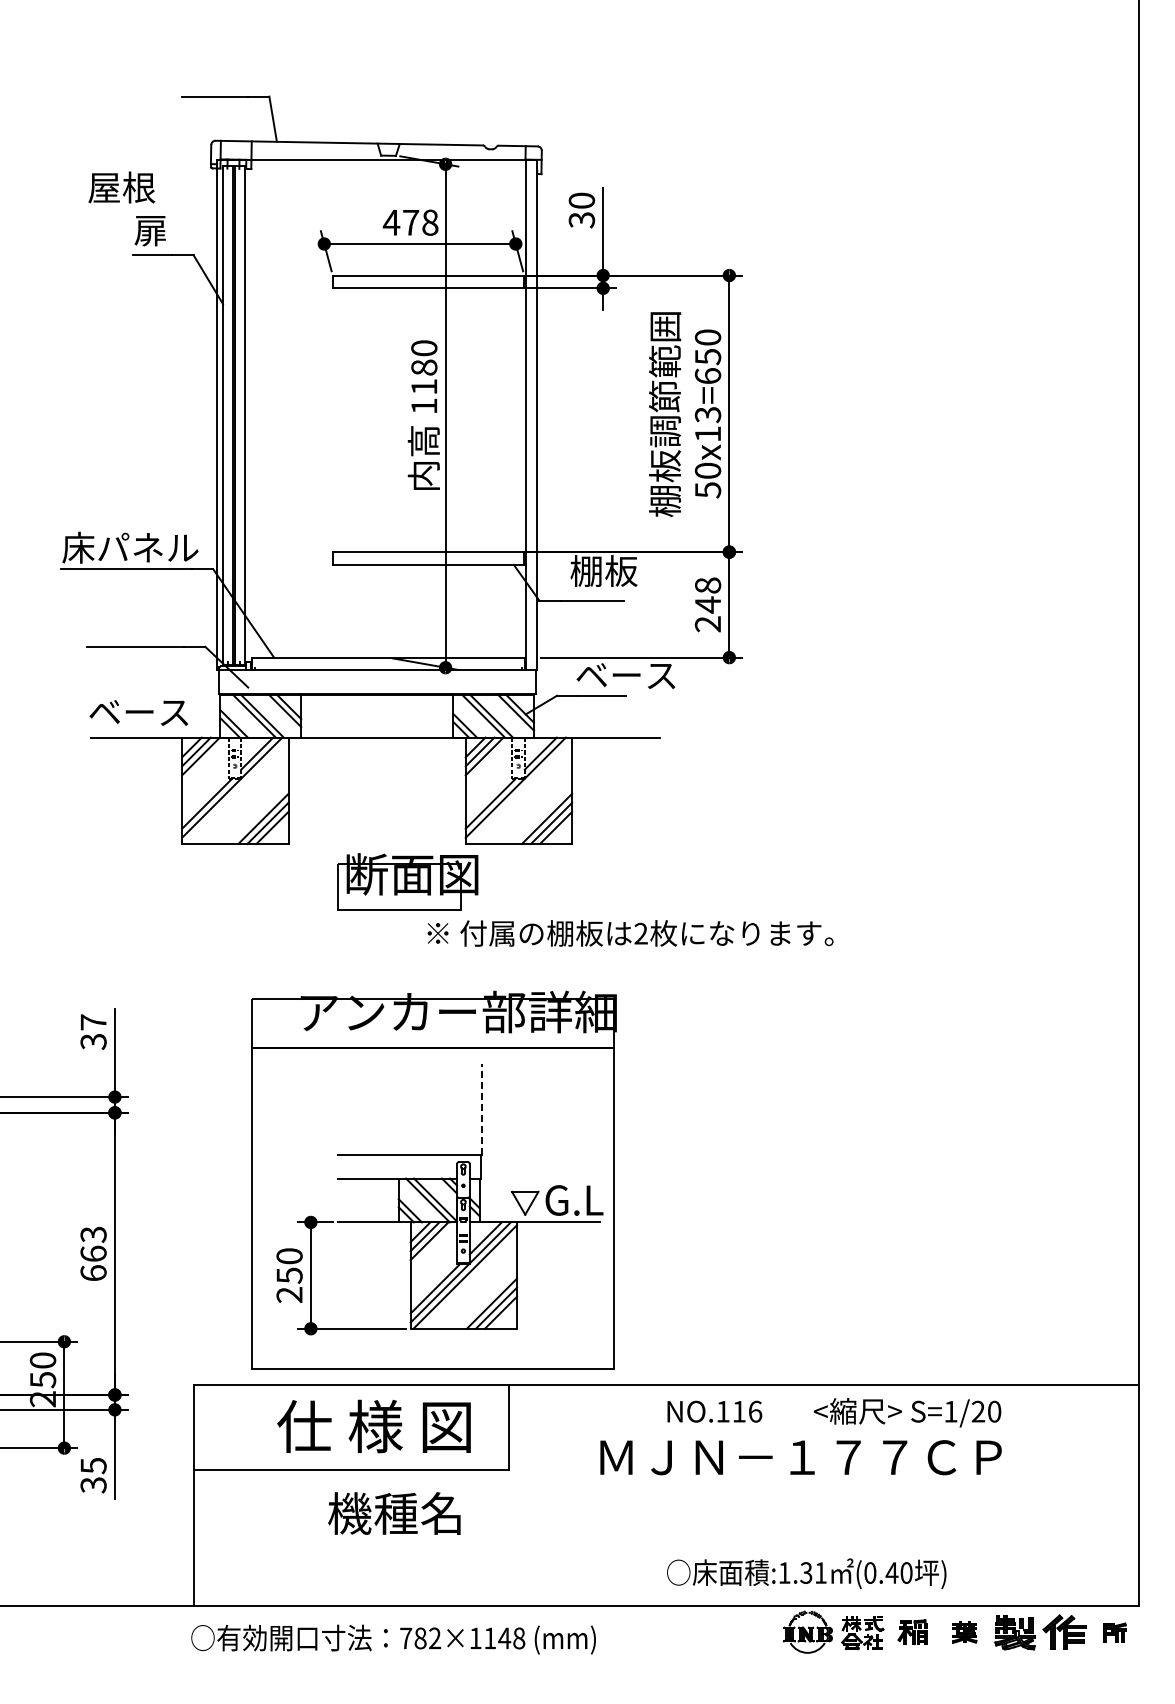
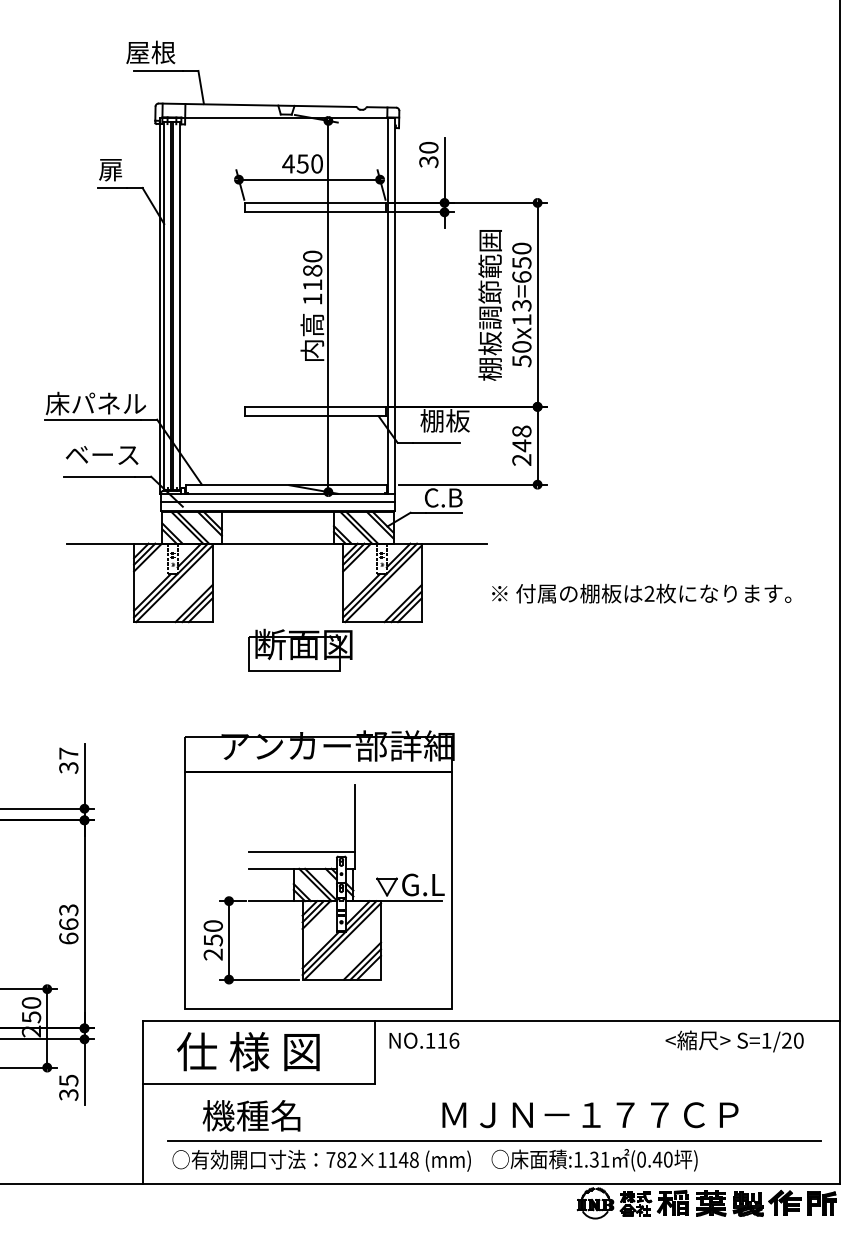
text: (121, 187) -> (150, 52), moved
text: (420, 222) -> (309, 163), 478 -> 450
text: (625, 675) -> (461, 497), ベース -> C.B
line: (376, 680) -> (277, 501), added
text: (138, 712) -> (101, 455), moved
line: (236, 792) -> (174, 584), added
line: (520, 792) -> (383, 584), added
text: (630, 933) -> (641, 593), moved
line: (482, 1109) -> (355, 817), dashed -> solid
text: (714, 1411) -> (424, 1040), moved
text: (907, 1412) -> (734, 1041), moved
text: (373, 1426) -> (247, 1051), moved
text: (800, 1457) -> (590, 1115), moved
text: (394, 1513) -> (251, 1115), moved
line: (670, 1547) -> (494, 1140), added
part: (912, 1631) -> (672, 1202), size x1.43
part: (964, 1632) -> (710, 1203), size x1.67
part: (1114, 1632) -> (821, 1203), size x1.67
text: (393, 1639) -> (321, 1160), moved

